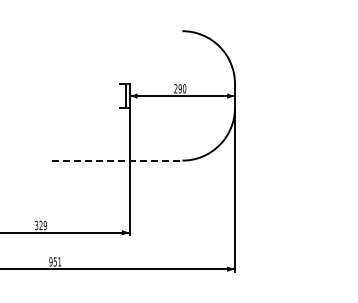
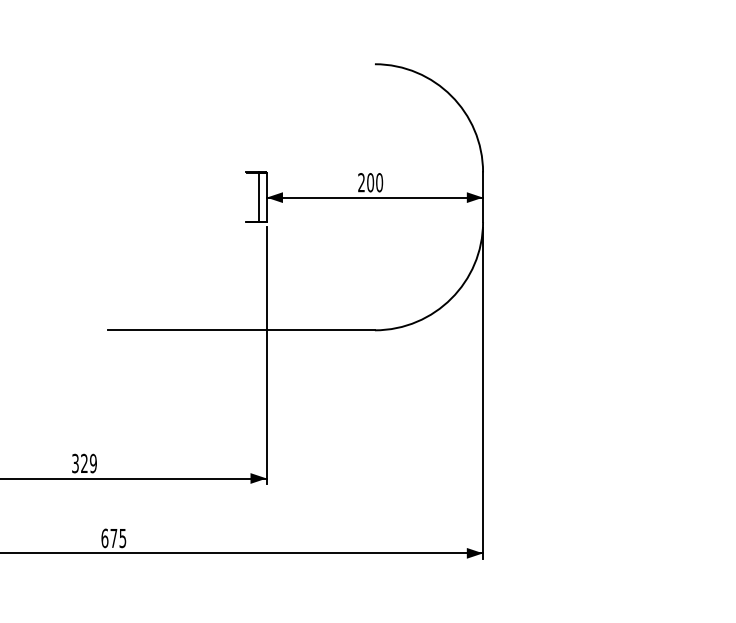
text: (179, 88) -> (369, 182), 290 -> 200
line: (117, 160) -> (241, 329), dashed -> solid
text: (55, 261) -> (114, 537), 951 -> 675

